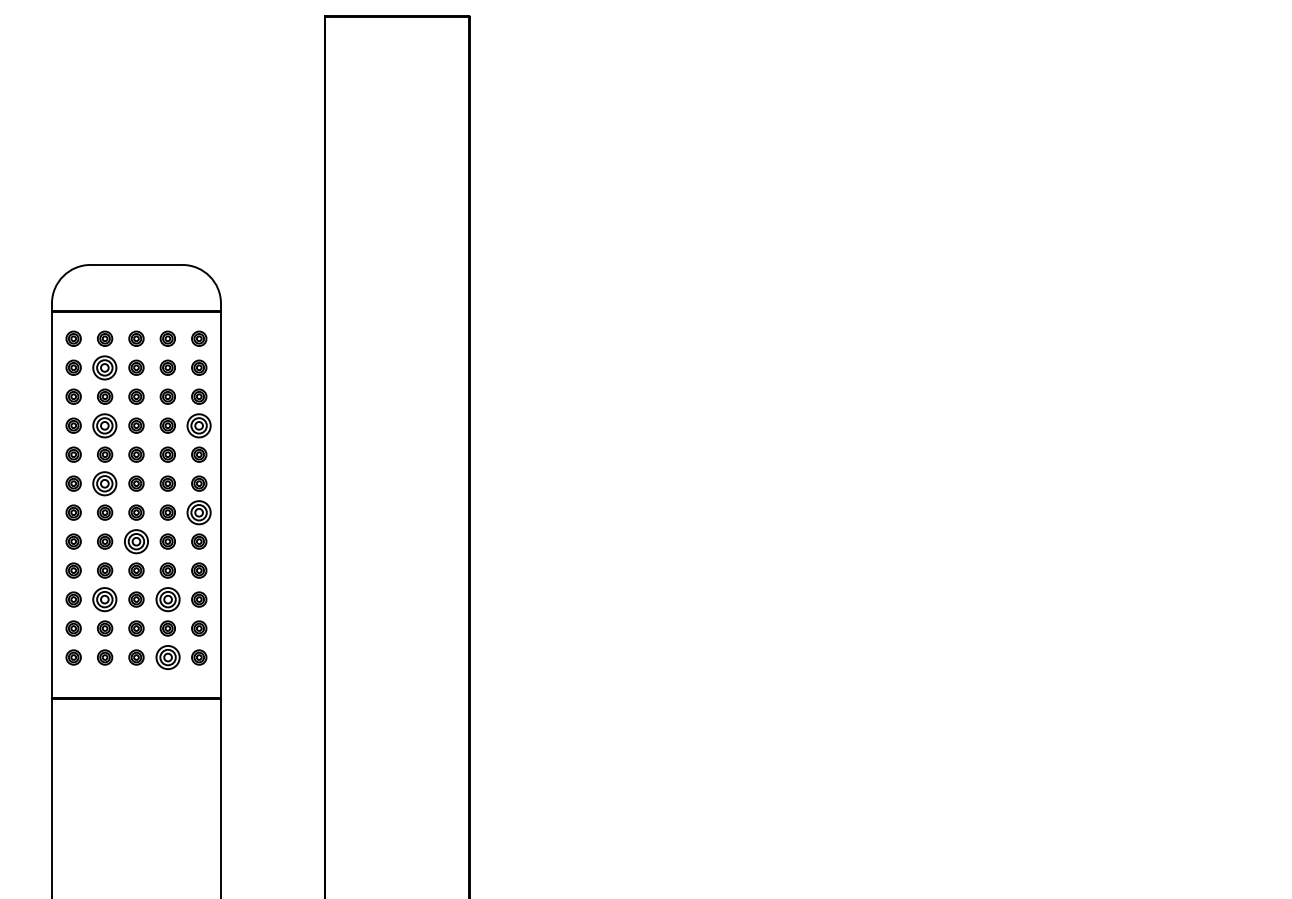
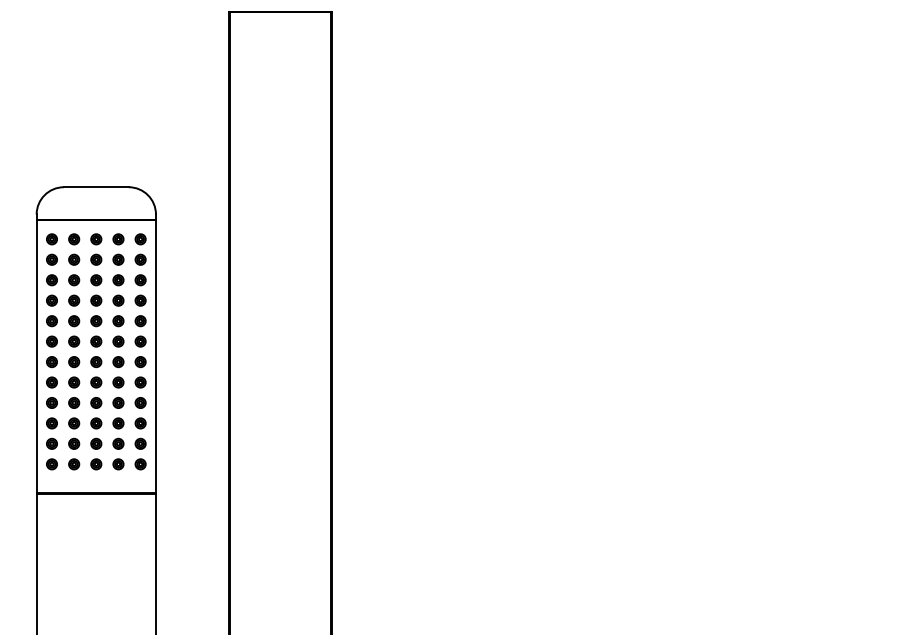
part: (105, 367) -> (74, 259), size x0.62
part: (105, 425) -> (74, 300), size x0.62
part: (199, 425) -> (140, 300), size x0.62
part: (105, 483) -> (74, 341), size x0.62
part: (199, 512) -> (140, 361), size x0.62
part: (136, 541) -> (96, 382), size x0.62
part: (105, 599) -> (74, 423), size x0.62
part: (167, 599) -> (118, 423), size x0.62
part: (167, 657) -> (118, 464), size x0.62

